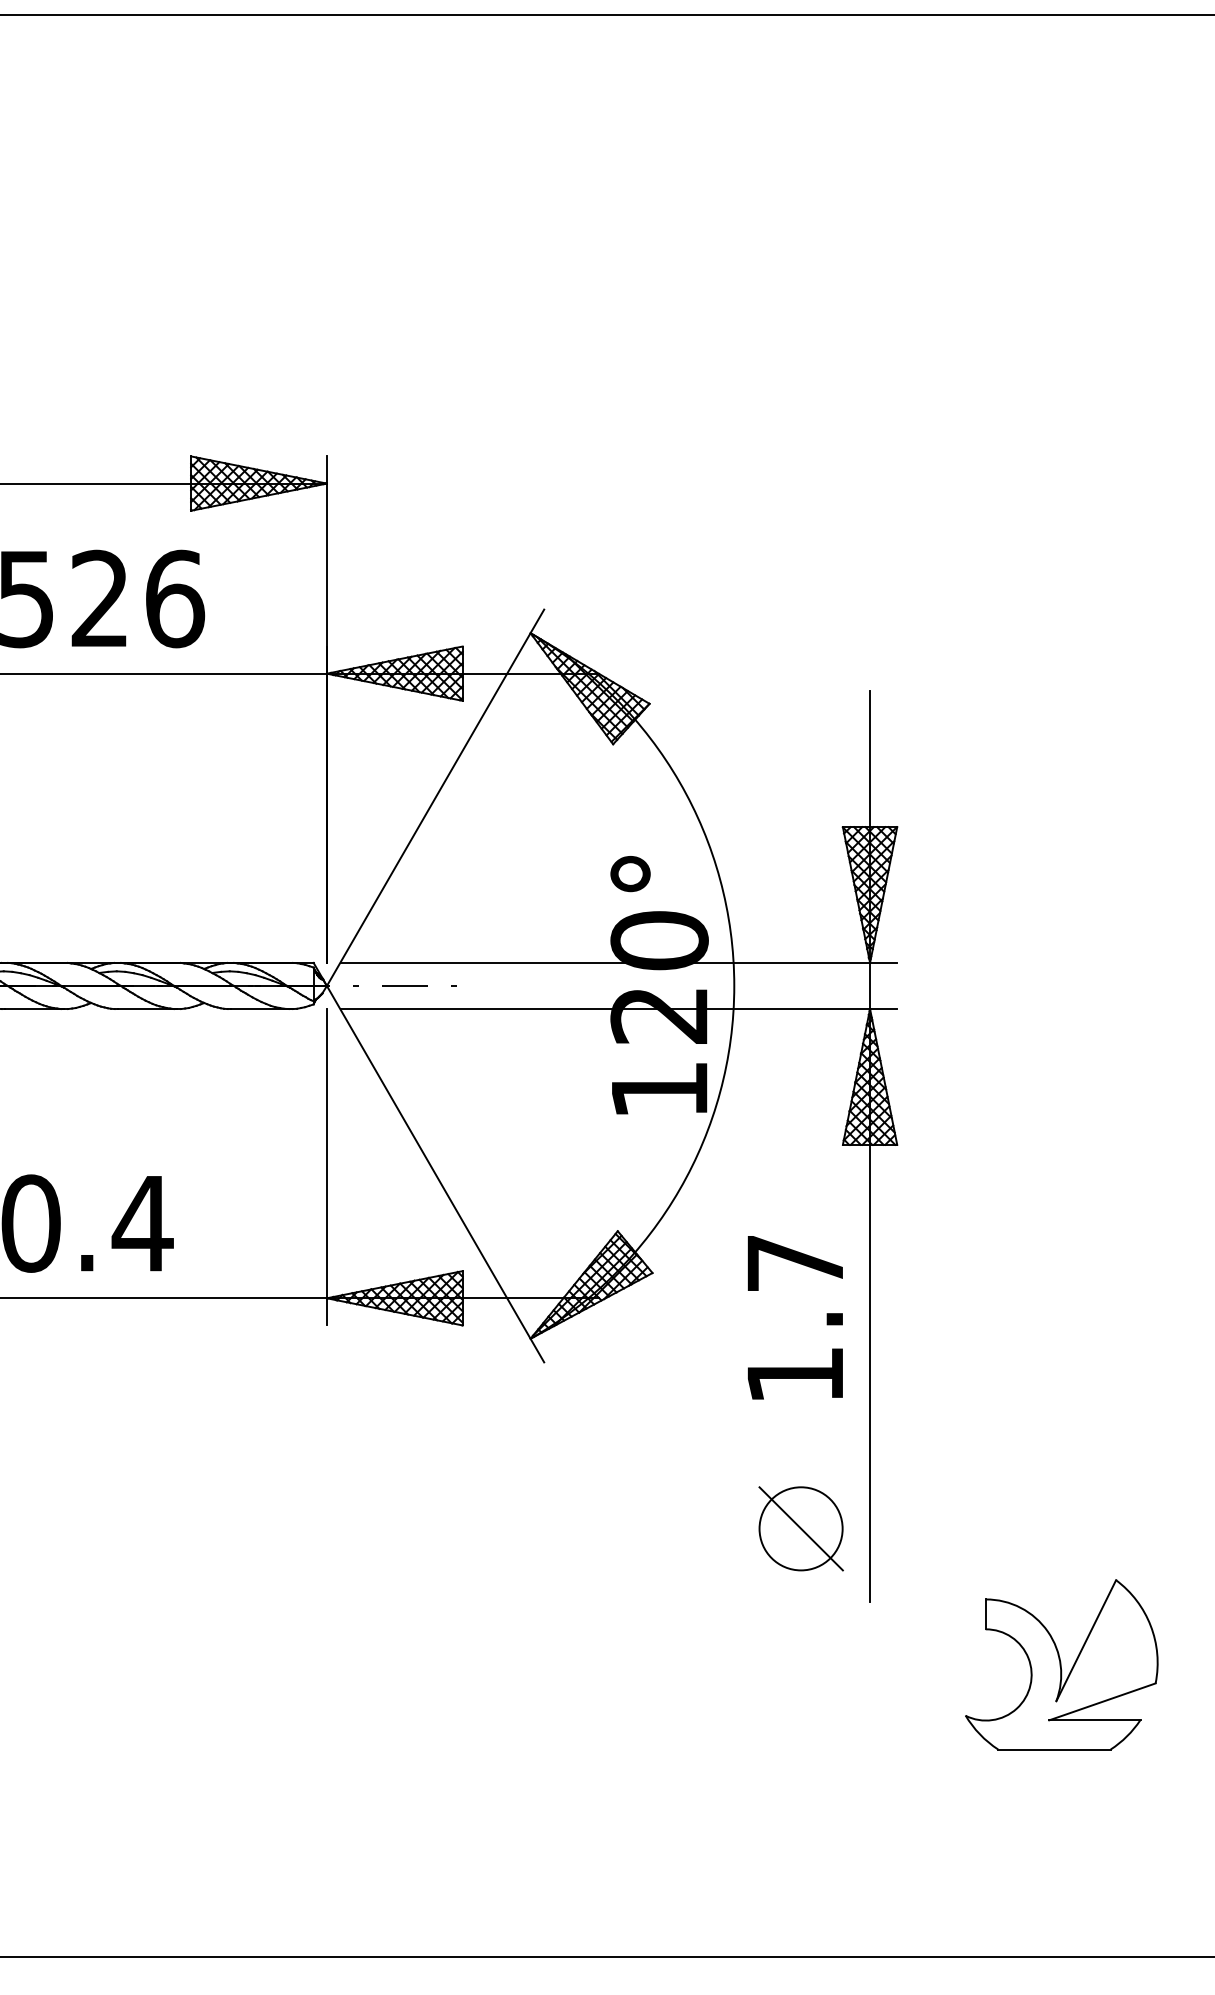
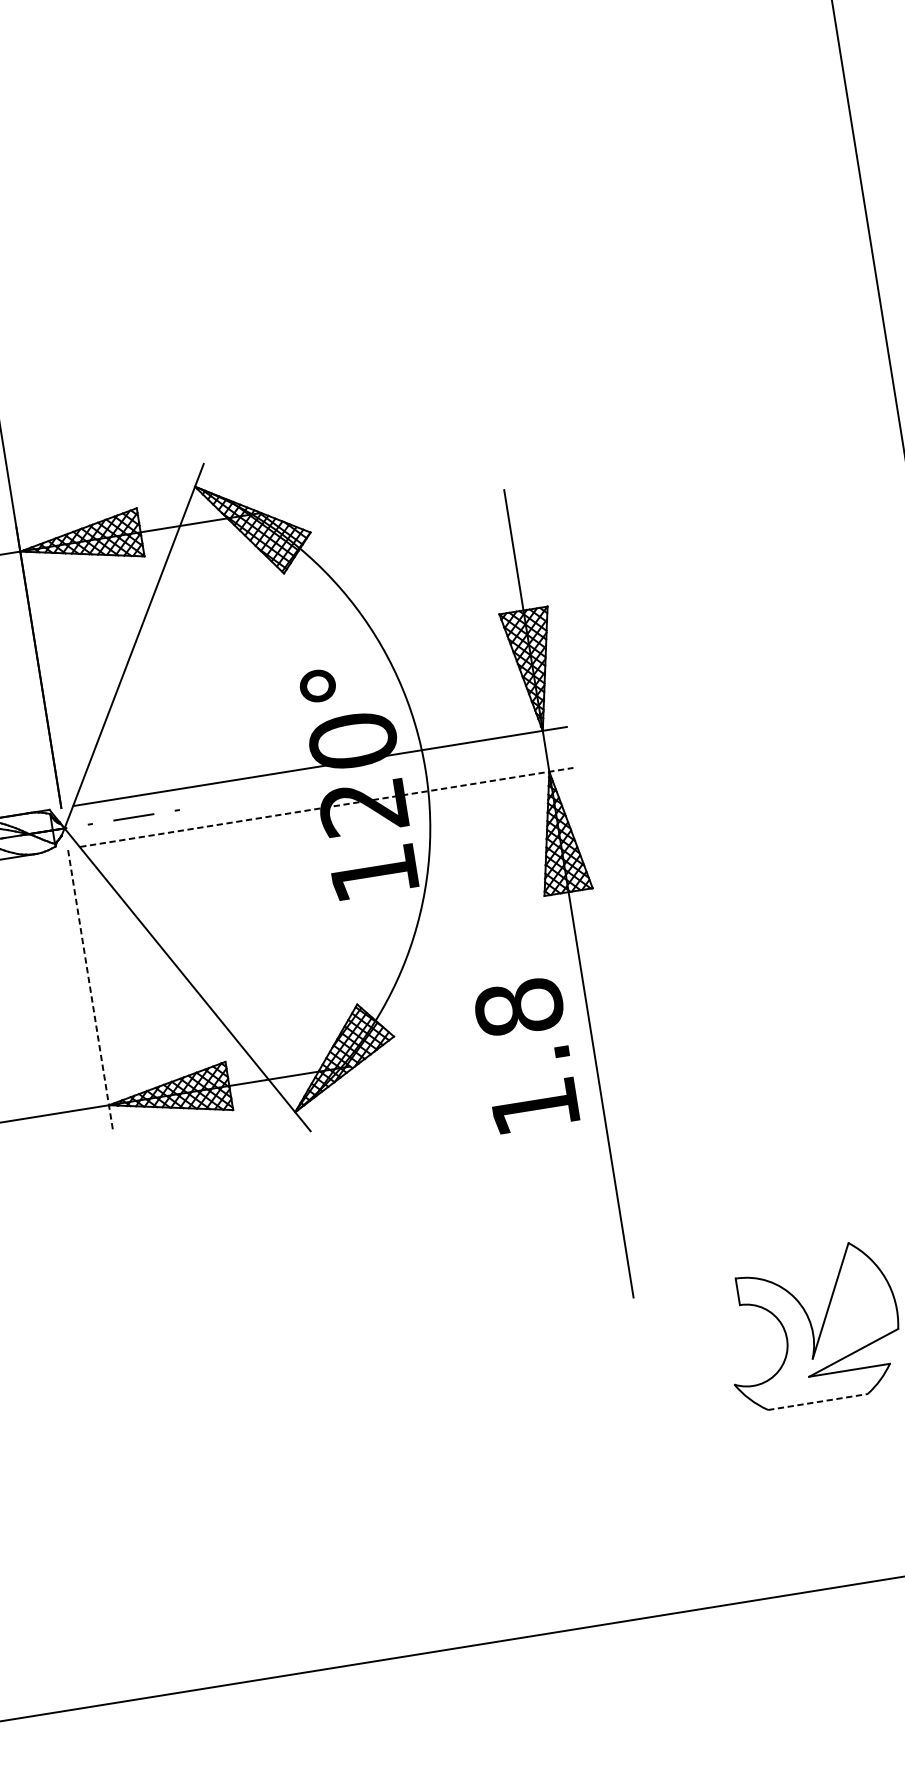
line: (619, 1009) -> (327, 807), solid -> dashed
line: (326, 1166) -> (89, 988), solid -> dashed
text: (795, 1263) -> (519, 1007), 1.7 -> 1.8
part: (800, 1528) -> (561, 1242), removed
line: (1055, 1749) -> (818, 1401), solid -> dashed

